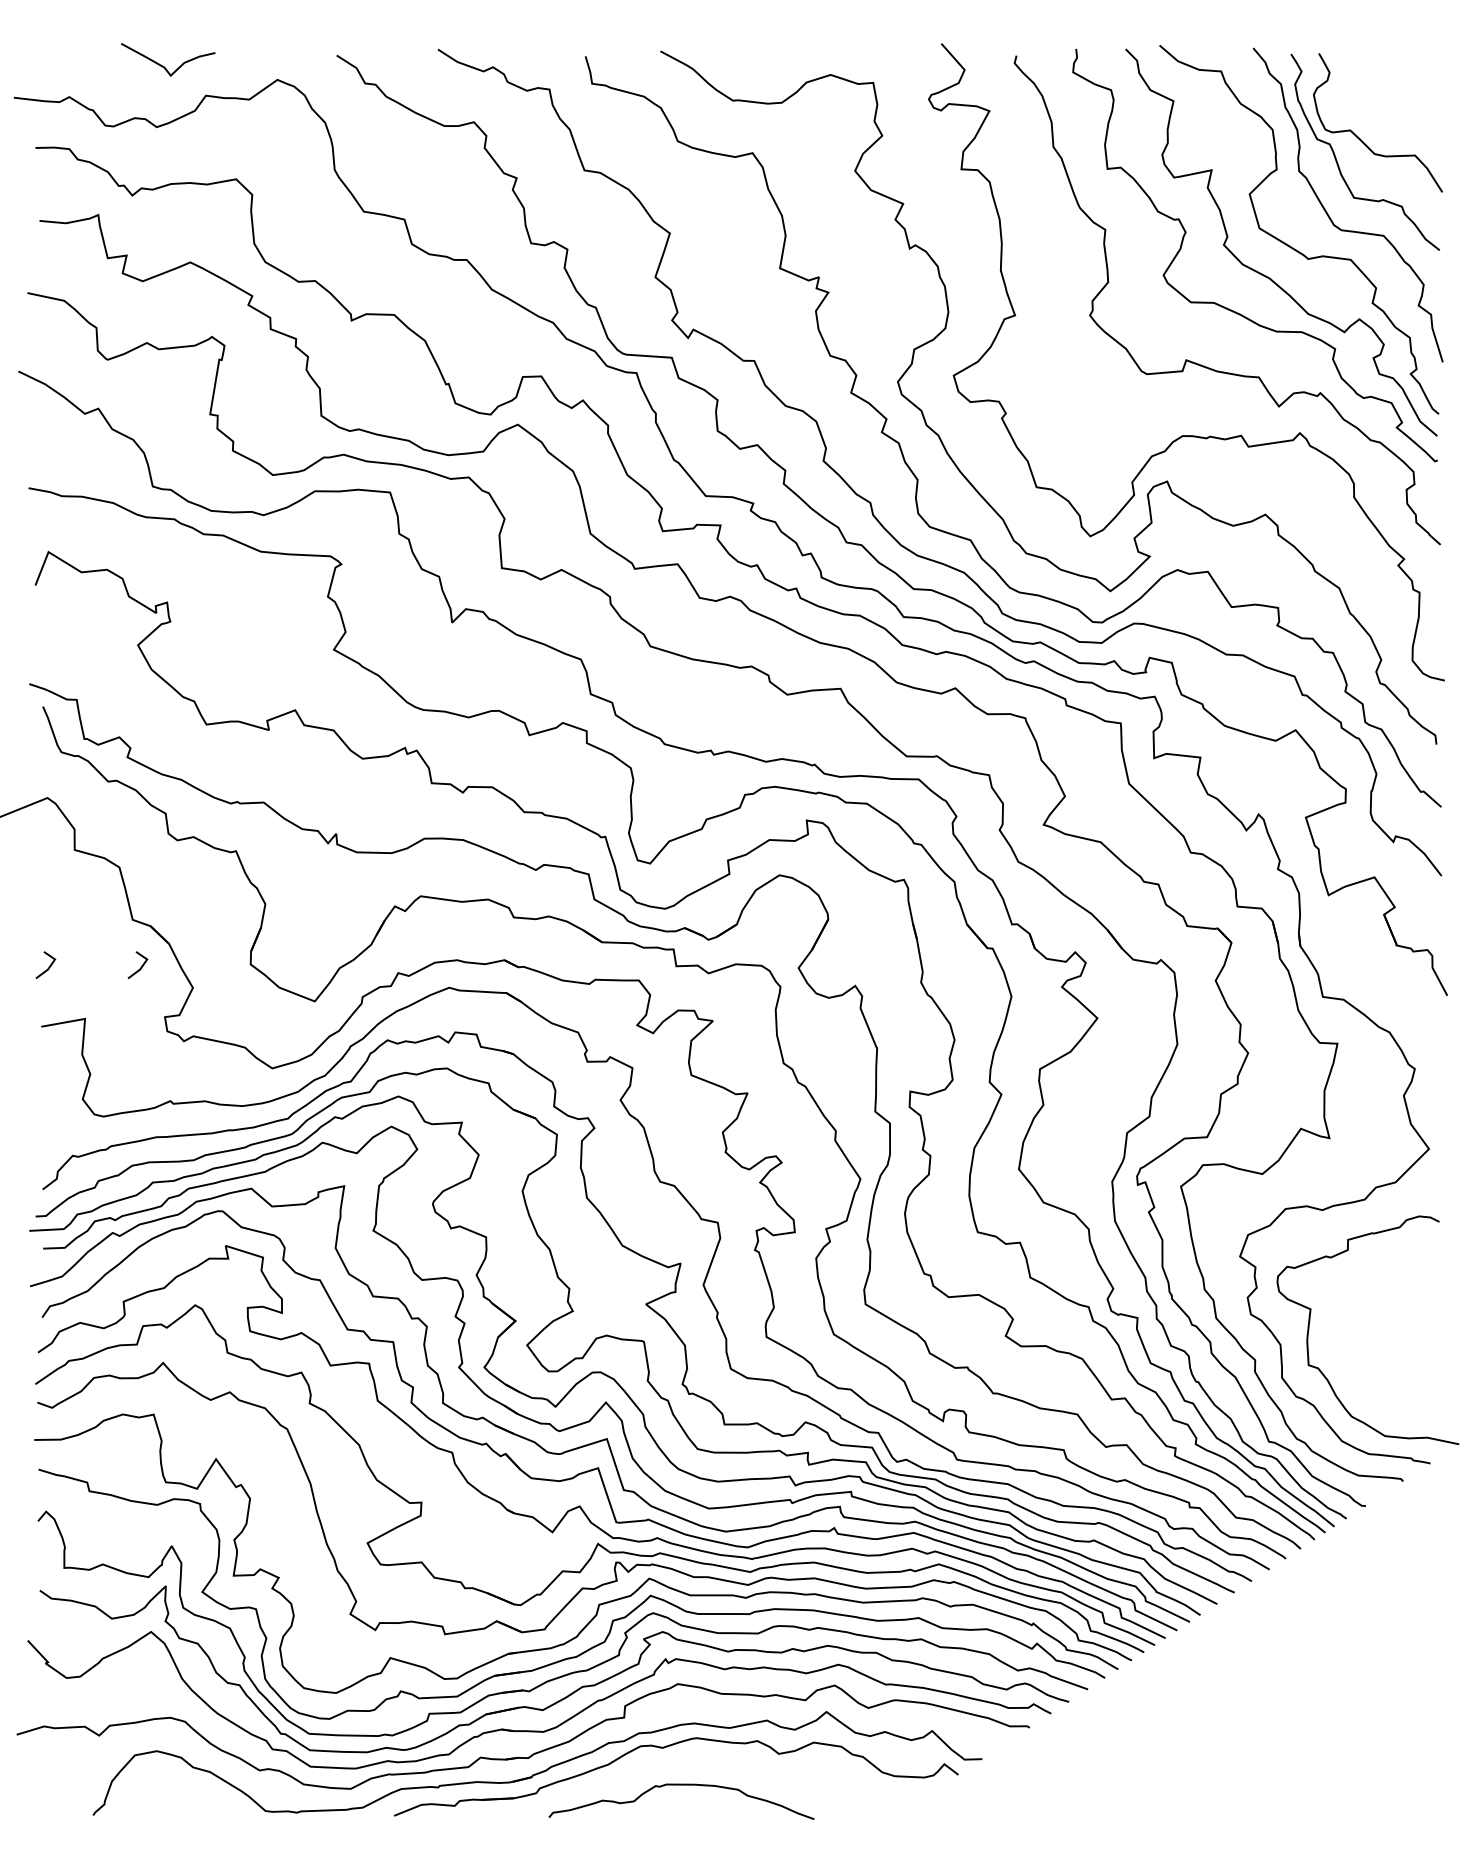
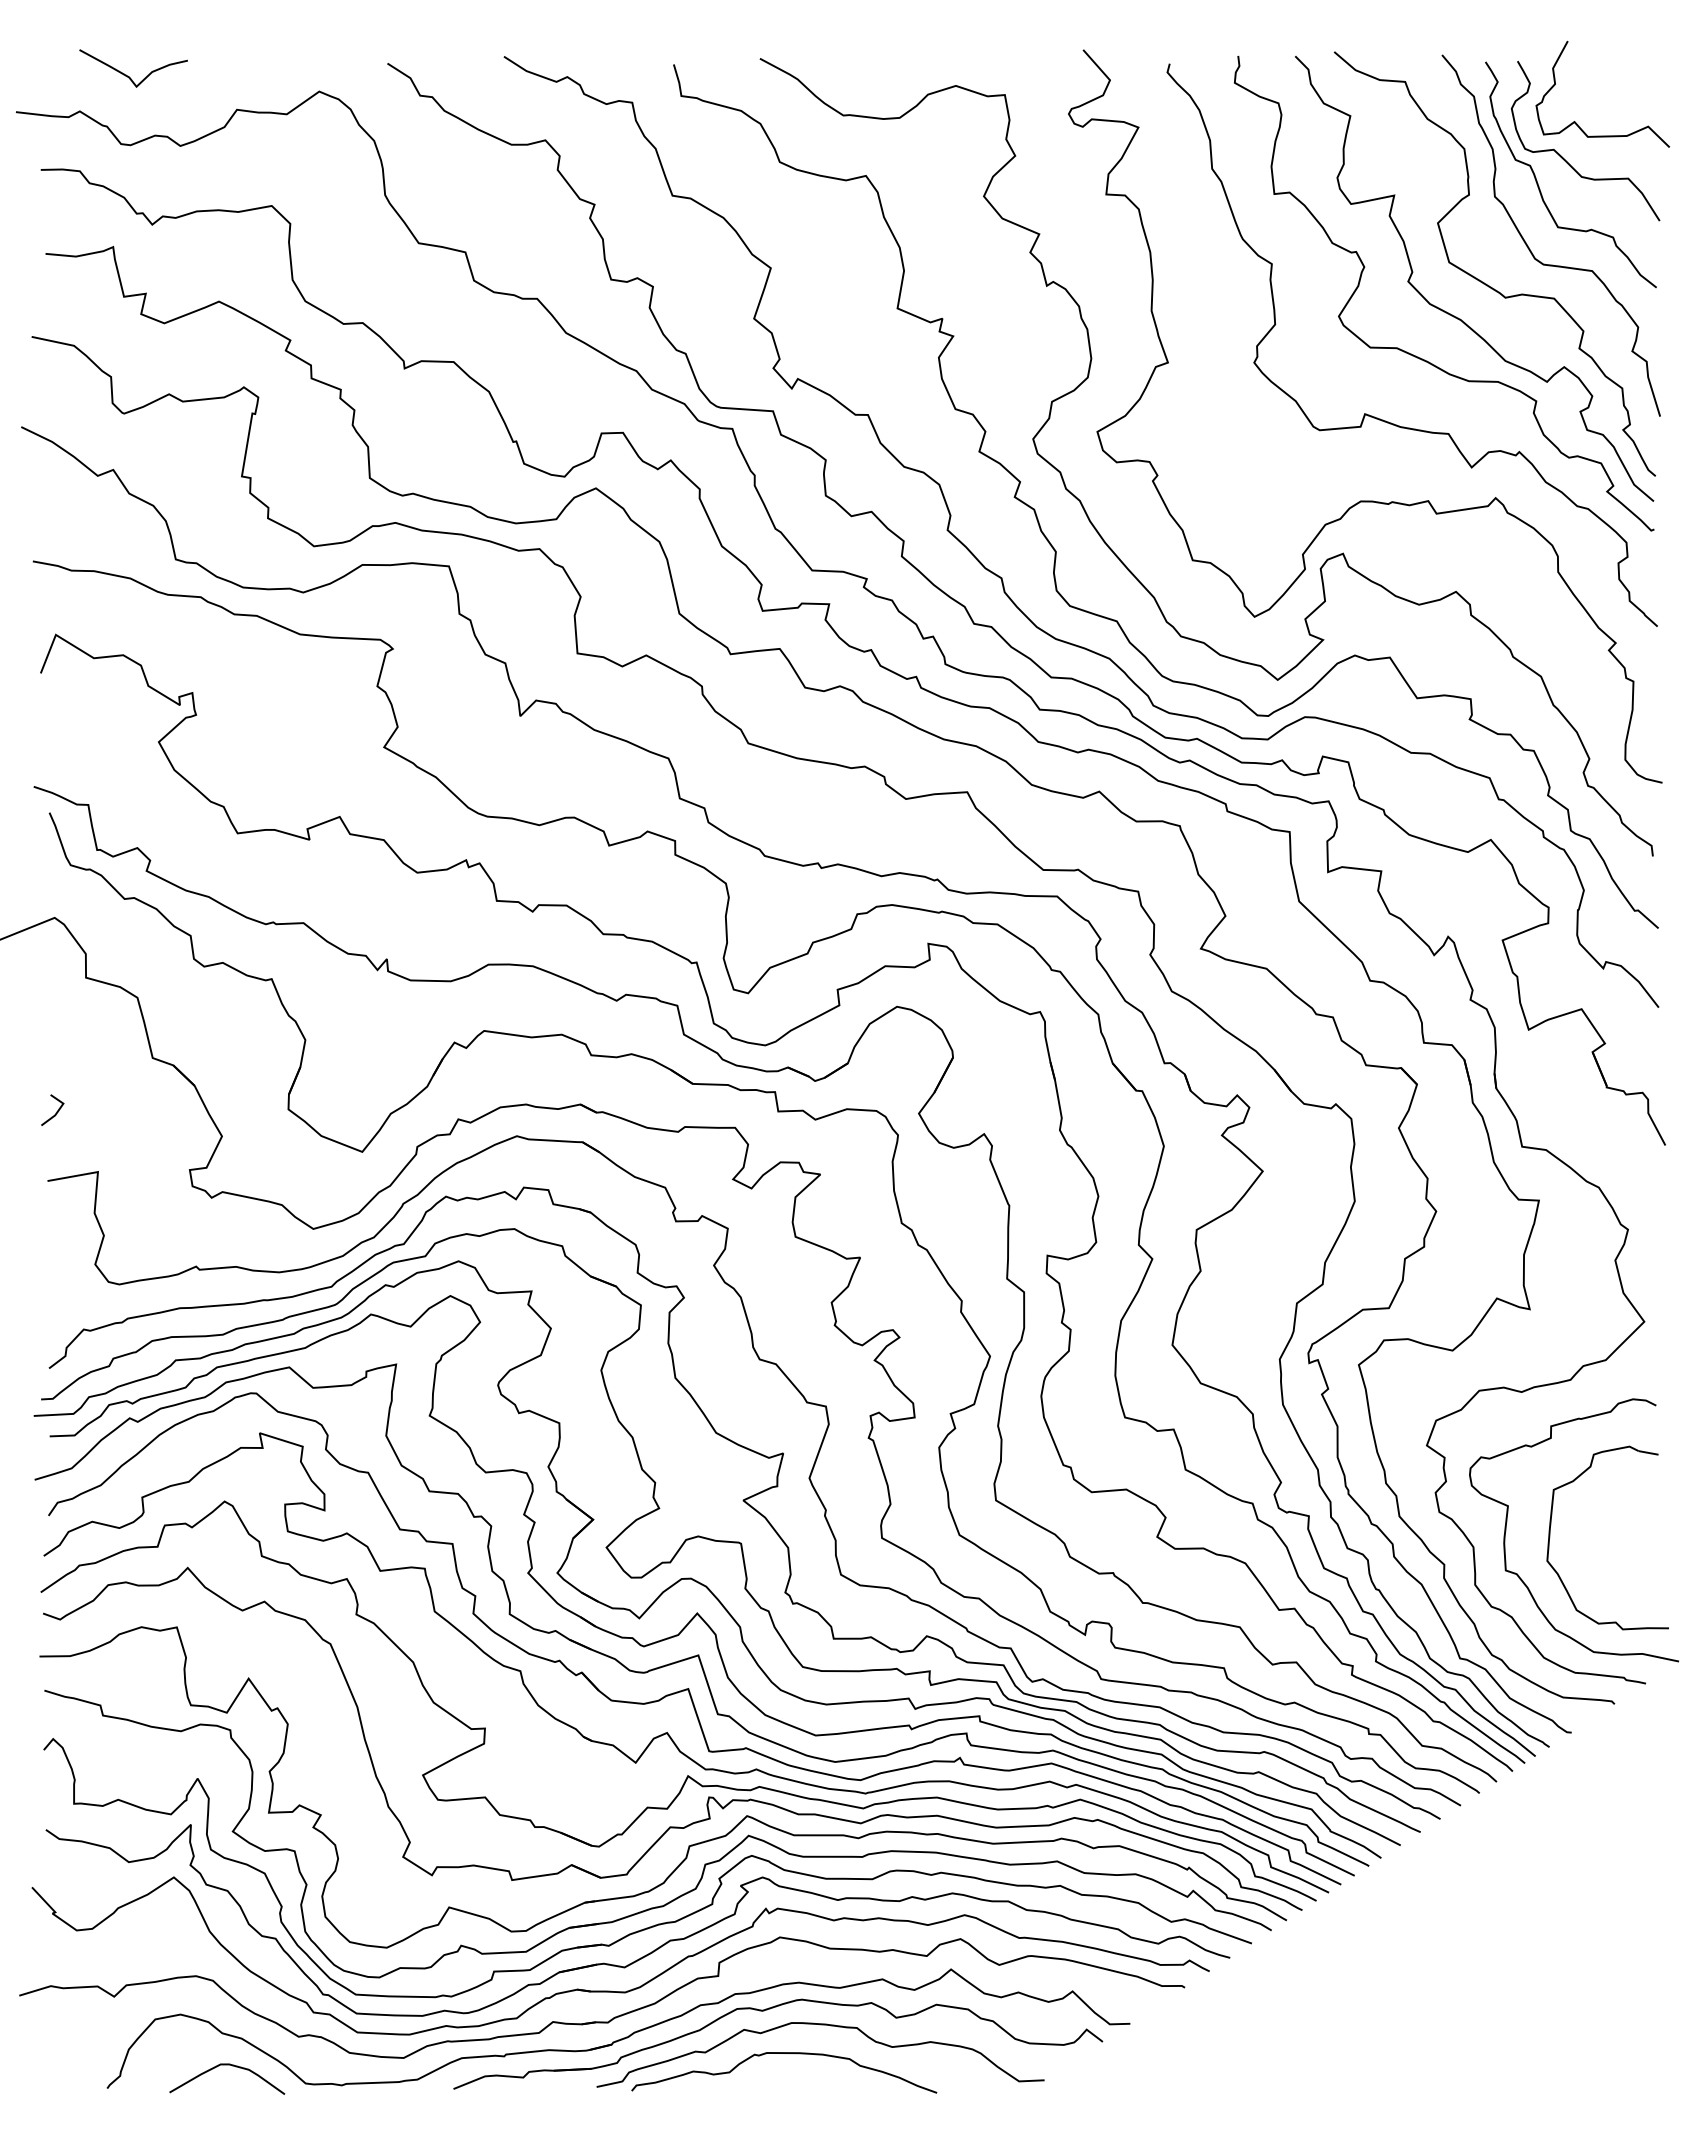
curve: (163, 65) -> (128, 75), moved
curve: (1369, 105) -> (1575, 121), added
line: (141, 966) -> (162, 1111), removed
part: (1347, 1336) -> (1550, 1537), added
curve: (713, 1760) -> (820, 2025), added
curve: (197, 1795) -> (227, 2065), added

